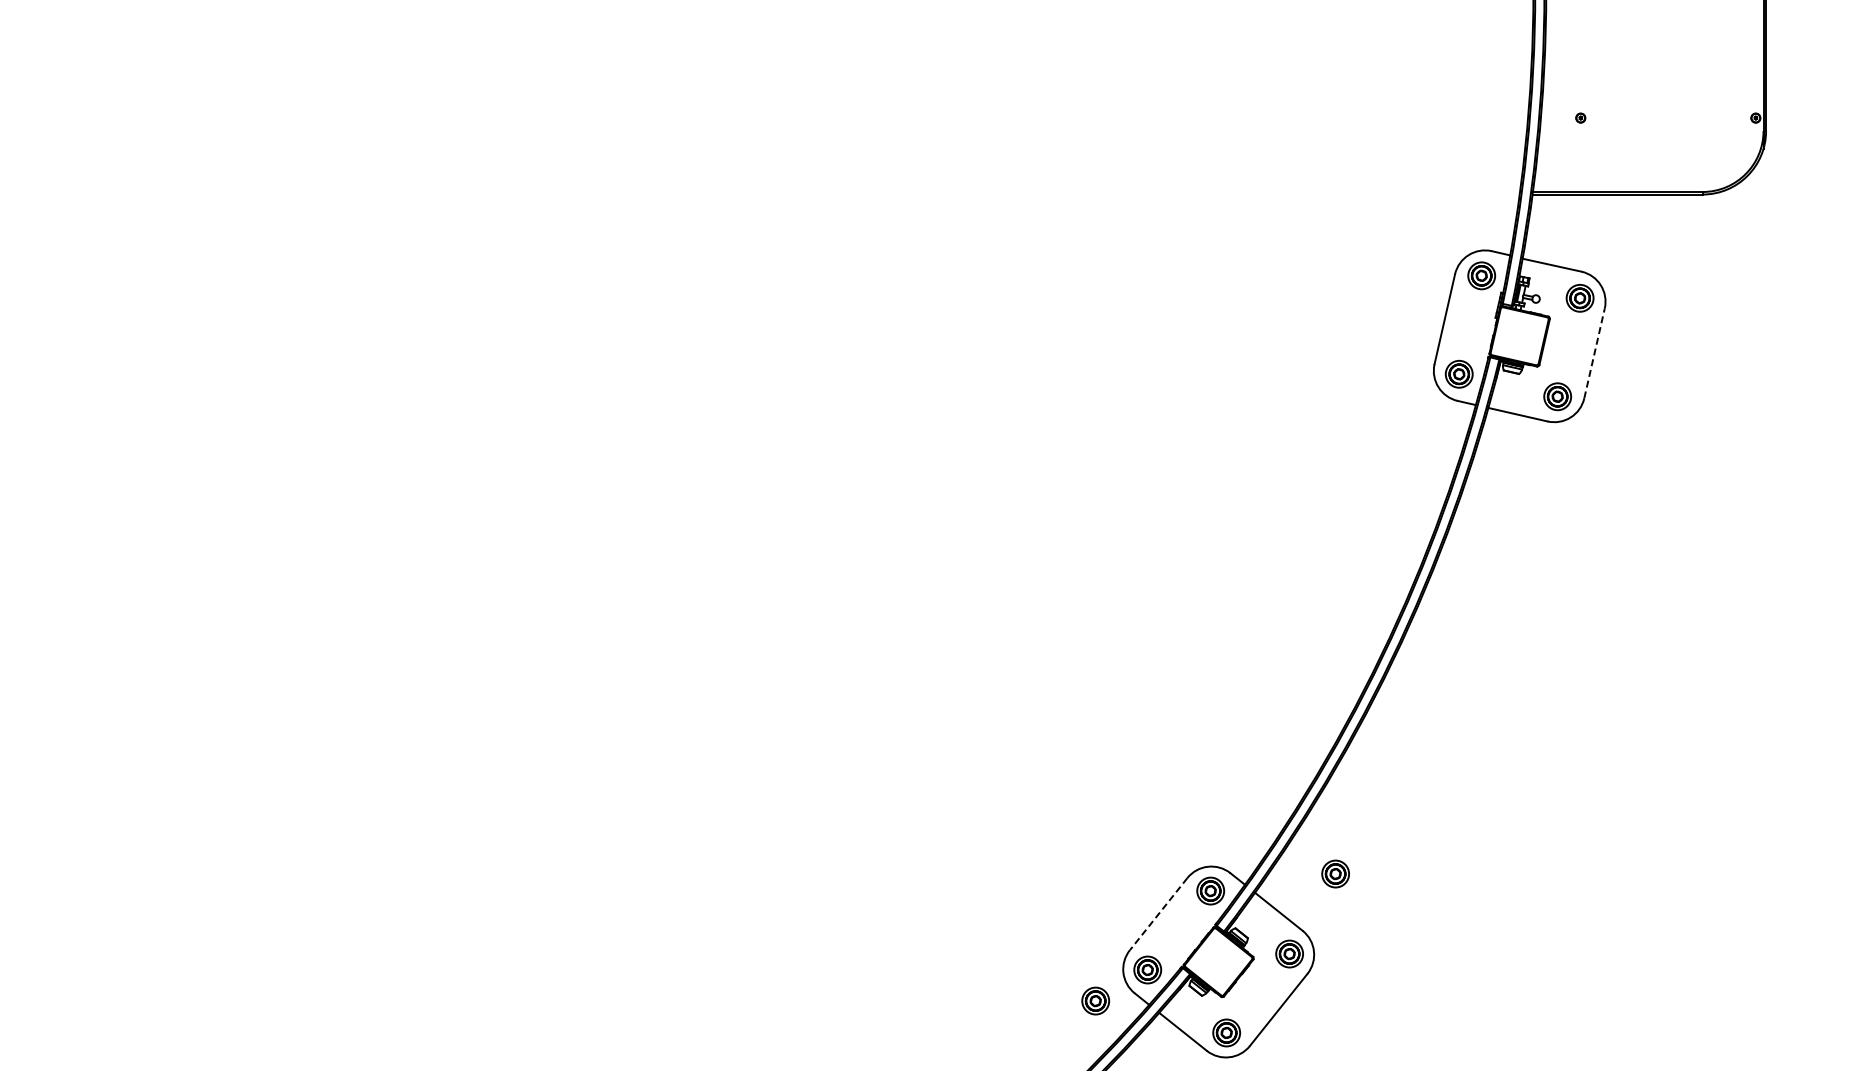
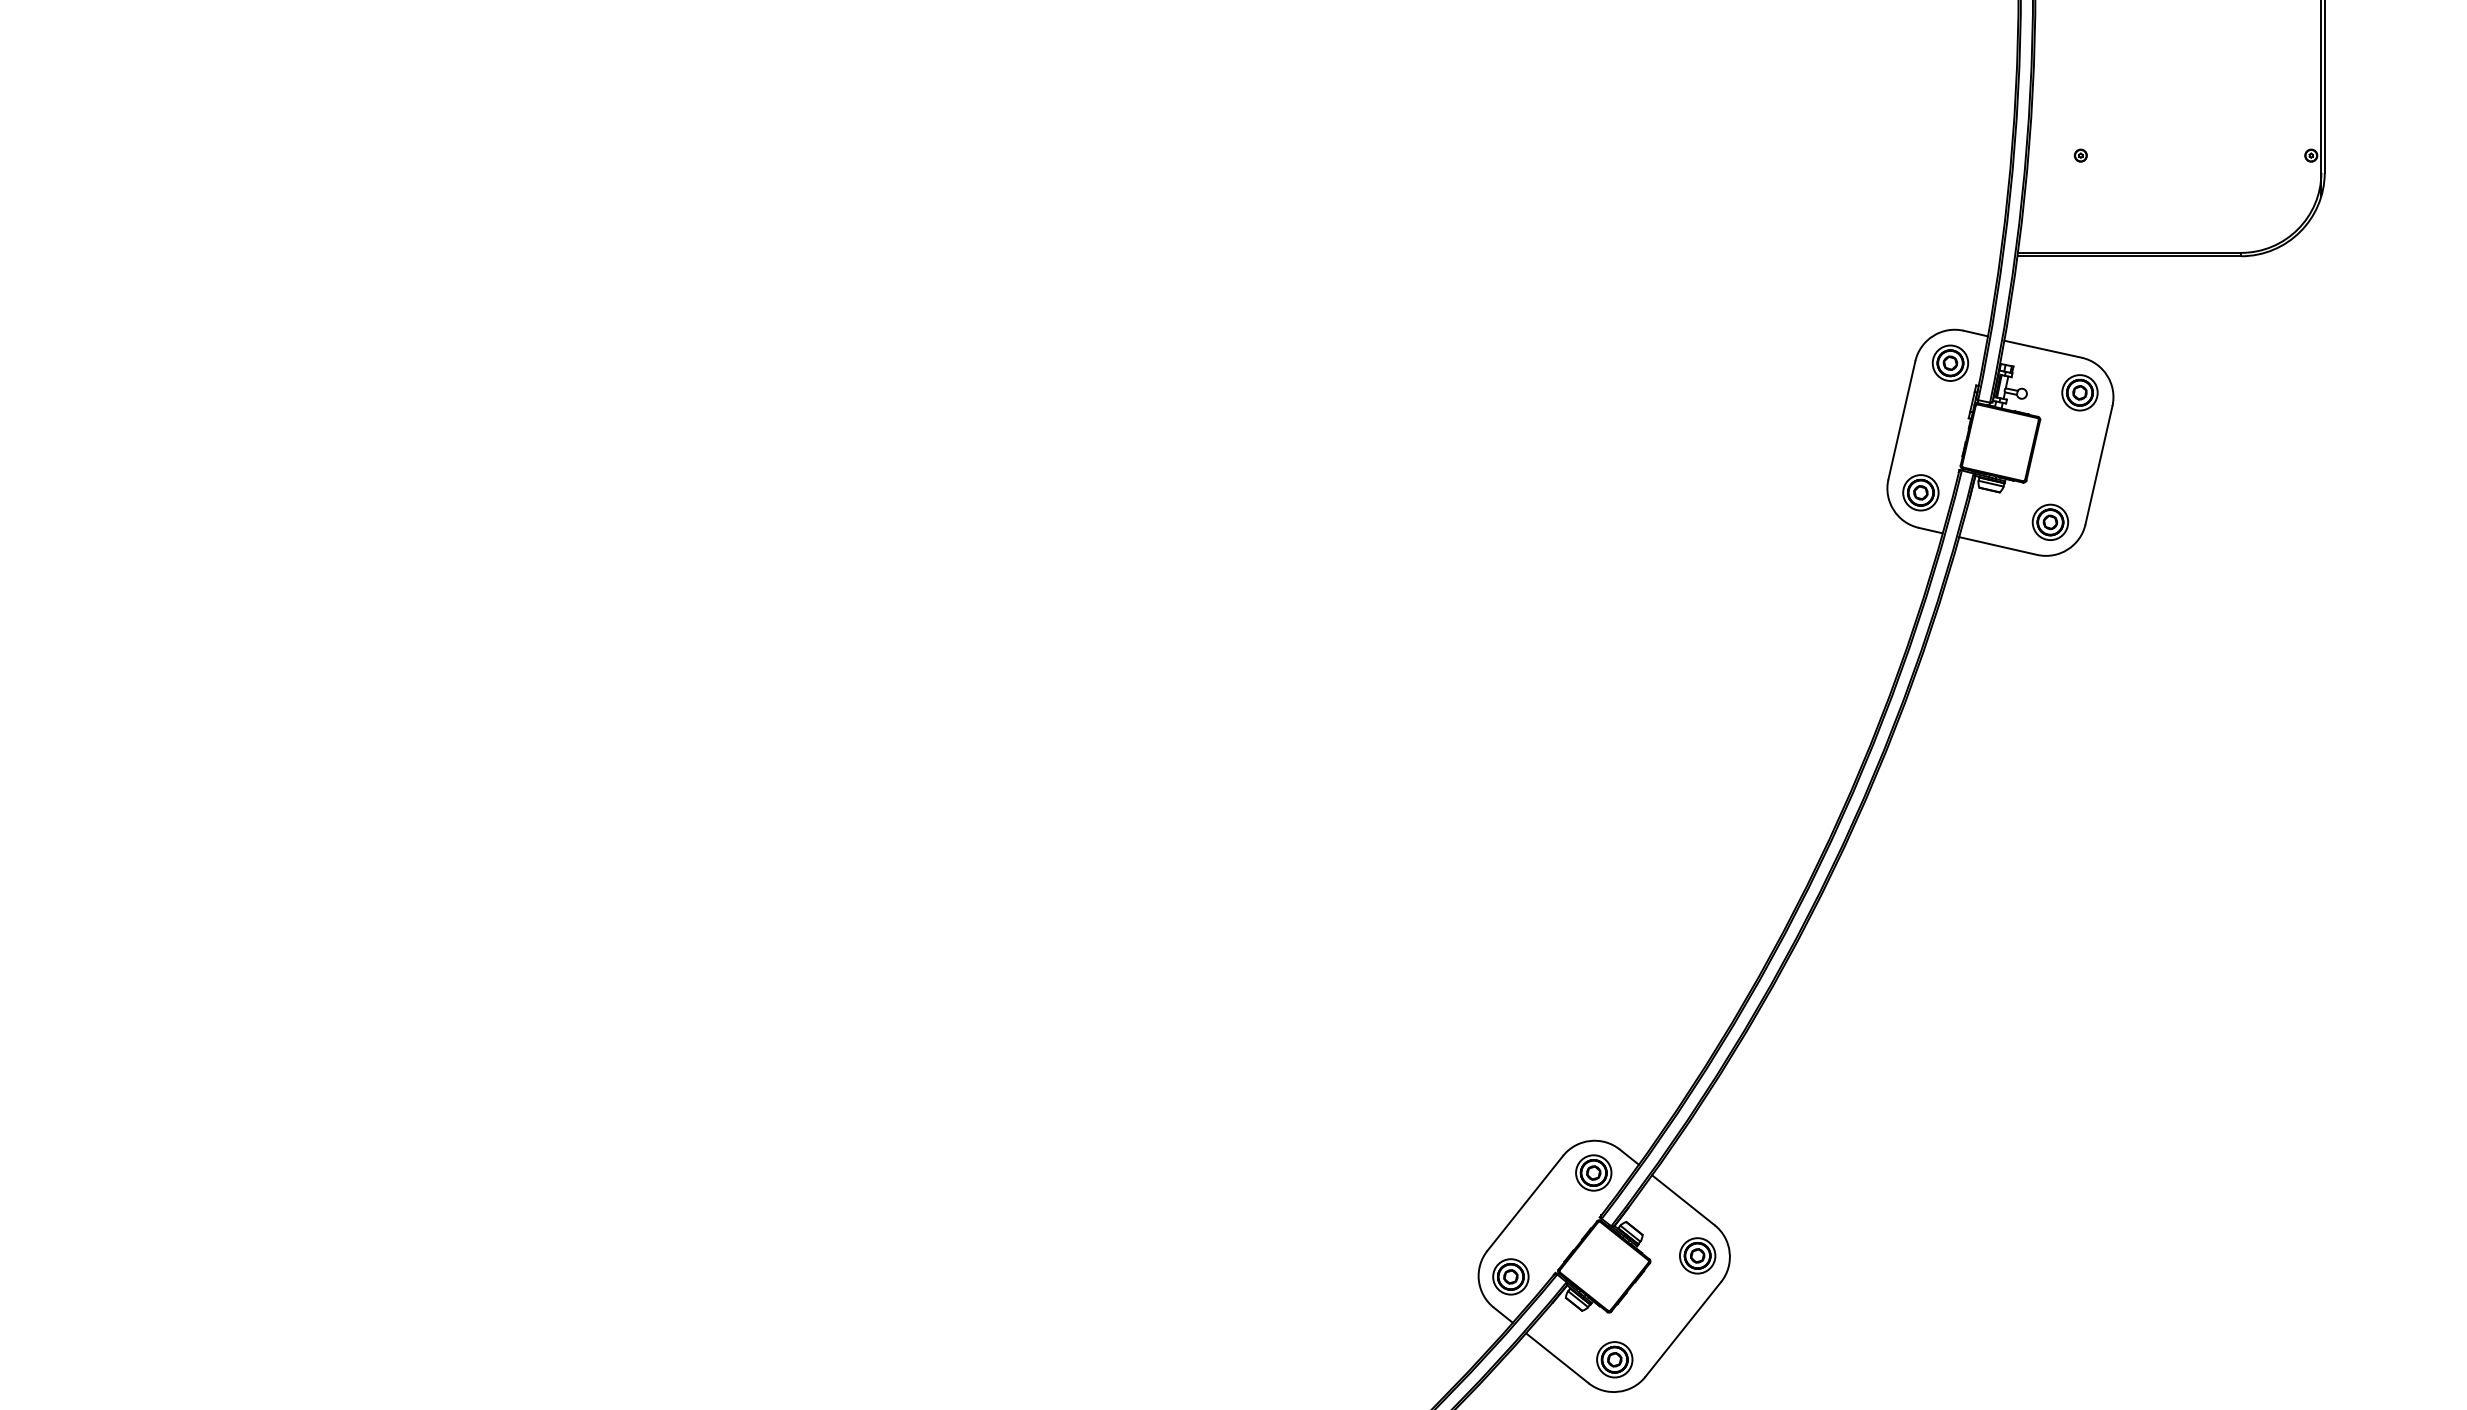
line: (1594, 352) -> (2098, 464), dashed -> solid
part: (1335, 873) -> (1758, 1149), removed
line: (1158, 914) -> (1525, 1203), dashed -> solid
part: (1095, 1000) -> (1442, 1317), removed

